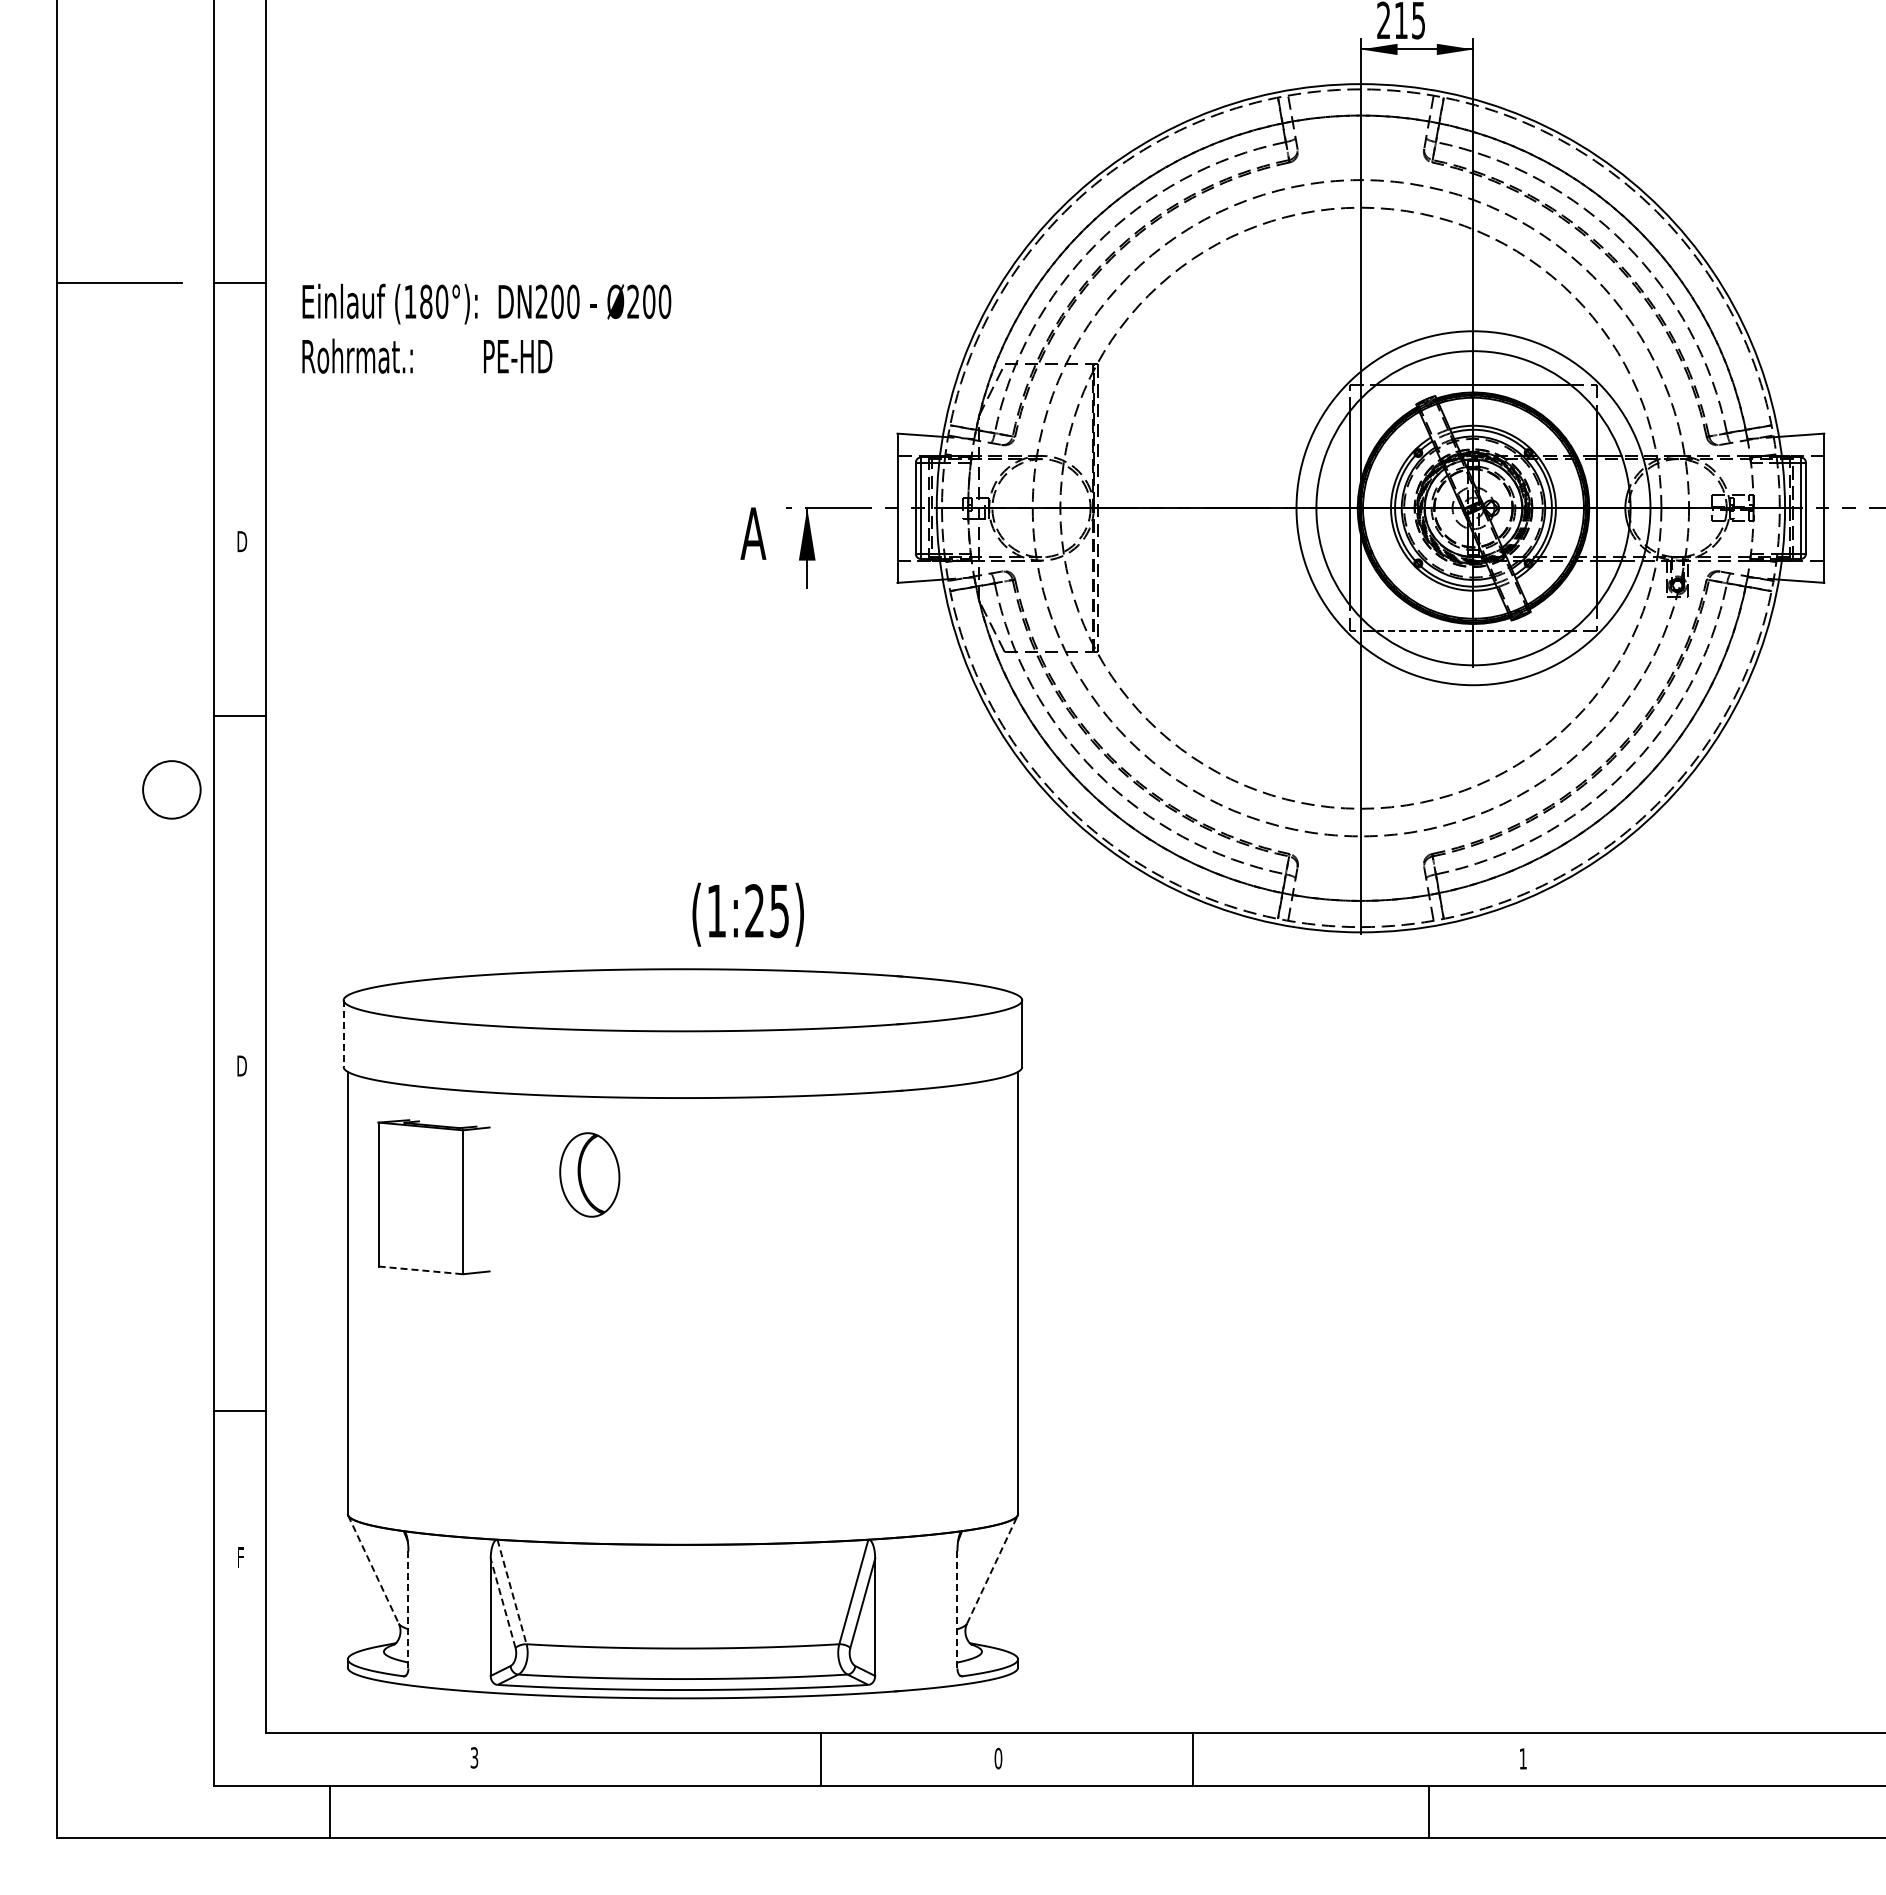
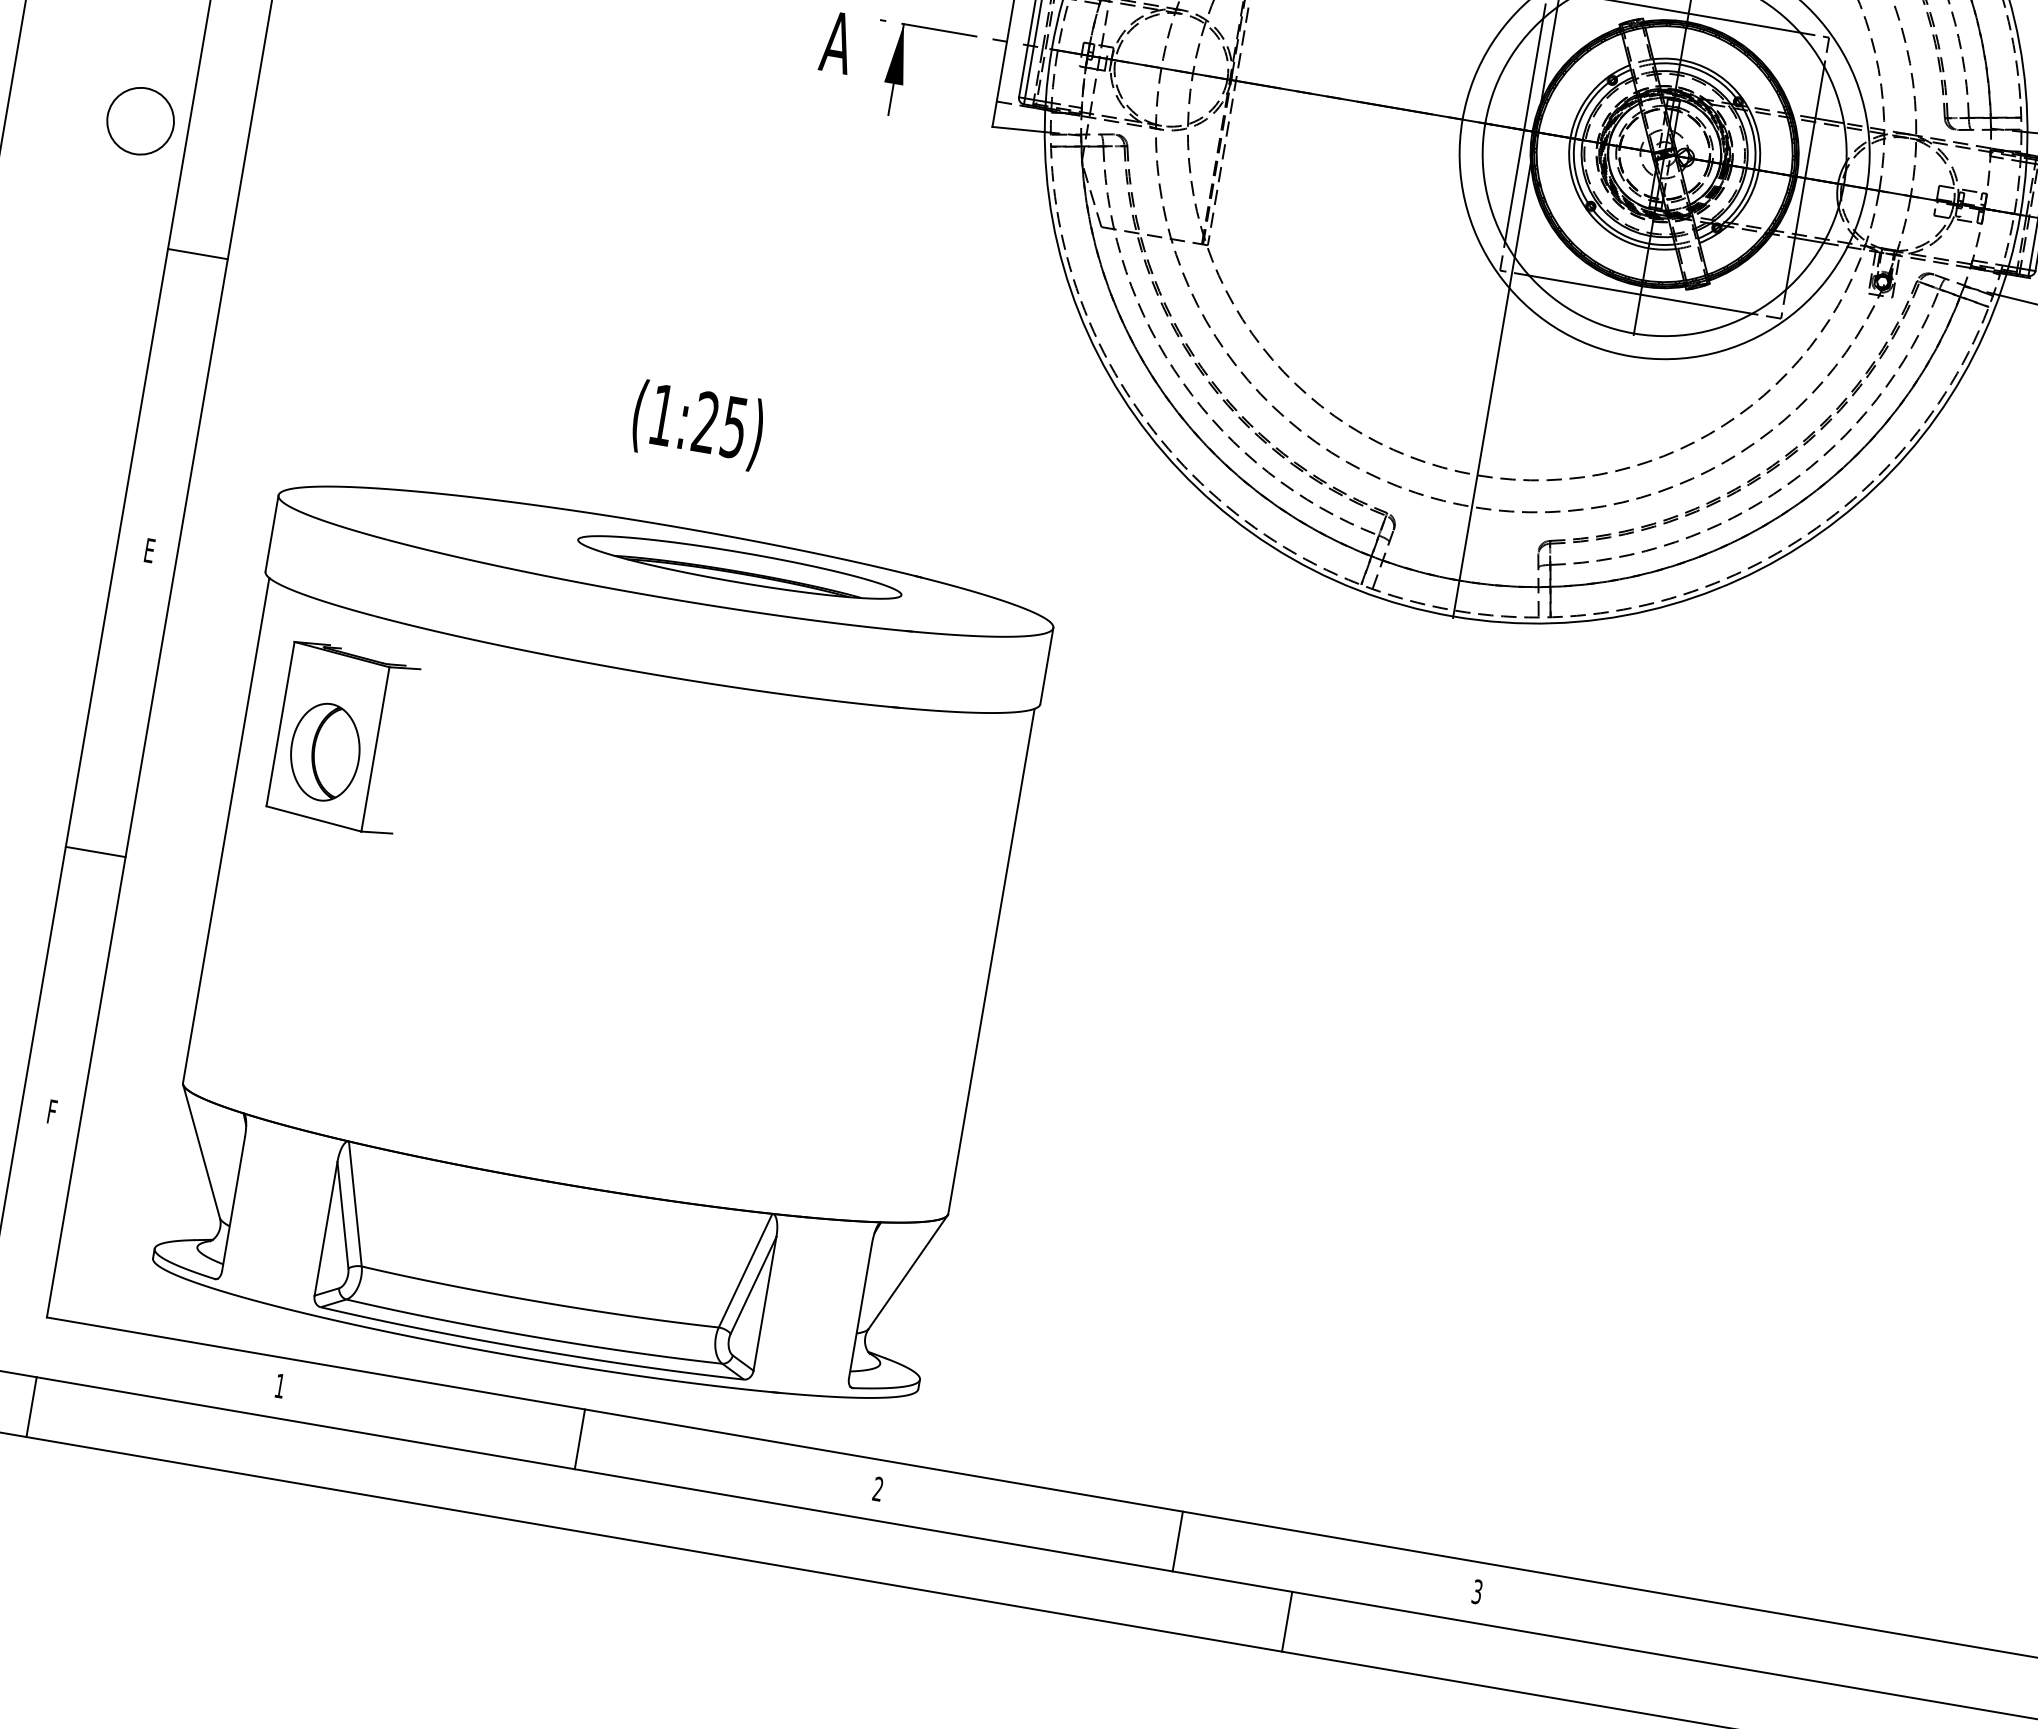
line: (1473, 631) -> (1640, 294), dashed -> solid
line: (239, 715) -> (197, 253), moved
circle: (171, 789) -> (140, 120), moved
text: (747, 914) -> (697, 425), moved
part: (746, 994) -> (739, 567), added
line: (343, 1034) -> (271, 534), dashed -> solid
text: (241, 1065) -> (149, 549), D -> E
part: (589, 1174) -> (325, 751), moved
line: (421, 1270) -> (314, 819), dashed -> solid
line: (239, 1411) -> (95, 852), moved
line: (373, 1569) -> (201, 1151), dashed -> solid
line: (992, 1569) -> (908, 1272), dashed -> solid
line: (511, 1591) -> (354, 1203), dashed -> solid
line: (503, 1602) -> (343, 1214), dashed -> solid
line: (408, 1609) -> (233, 1203), dashed -> solid
line: (957, 1609) -> (860, 1310), dashed -> solid
text: (474, 1757) -> (280, 1385), 3 -> 1
text: (998, 1758) -> (878, 1489), 0 -> 2
text: (1522, 1758) -> (1476, 1591), 1 -> 3
line: (821, 1759) -> (580, 1439), moved
line: (1192, 1759) -> (1177, 1541), moved
line: (330, 1811) -> (32, 1406), moved
line: (1428, 1811) -> (1287, 1621), moved

